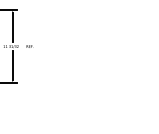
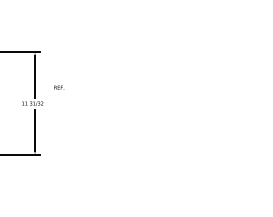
text: (30, 46) -> (59, 87), moved

